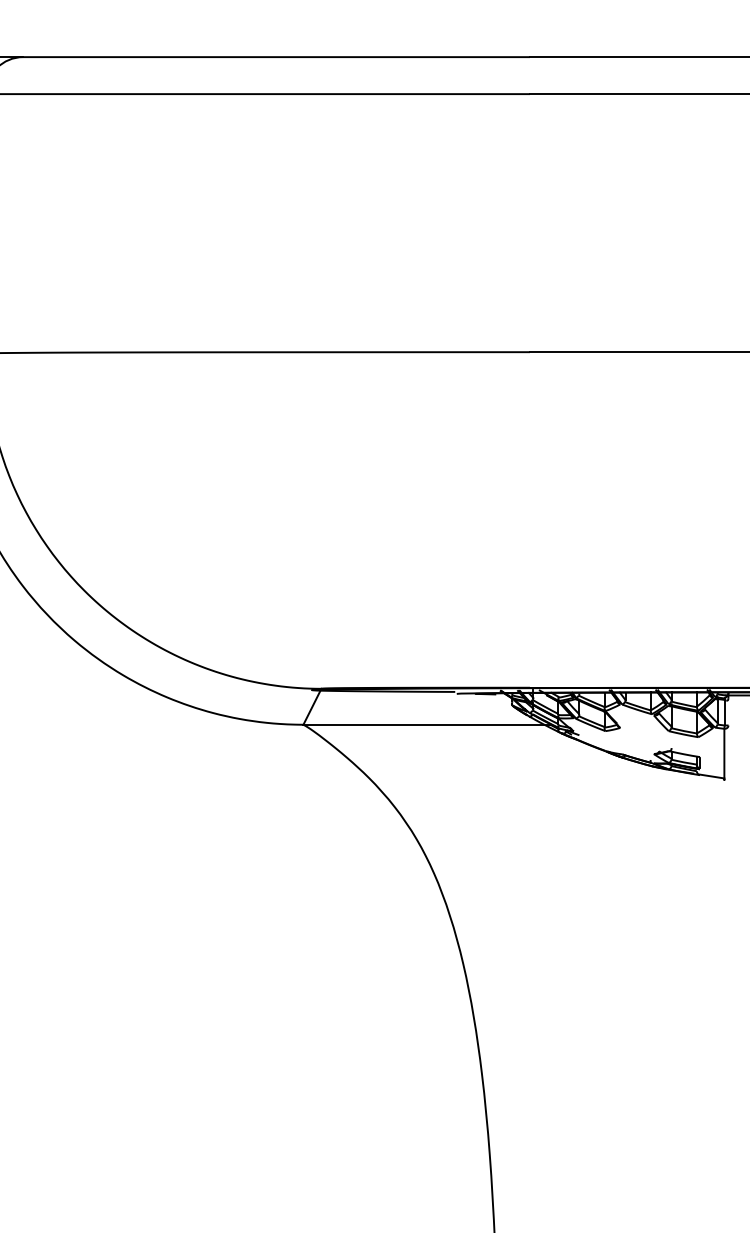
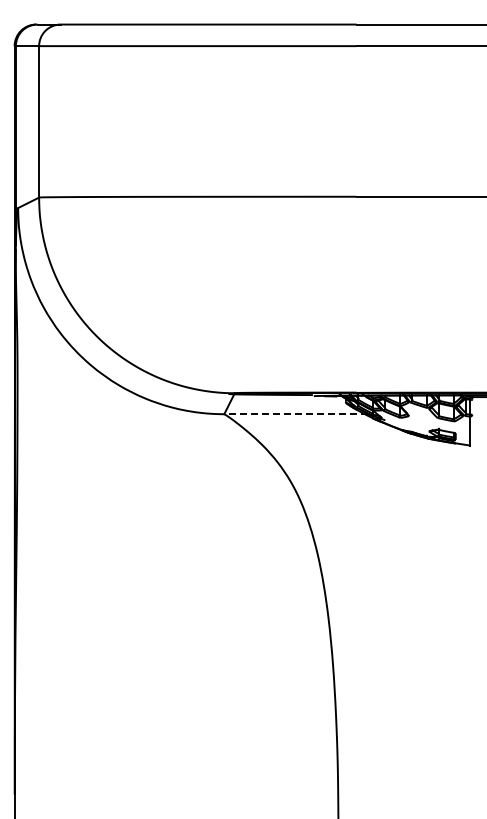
line: (425, 725) -> (295, 414), solid -> dashed

